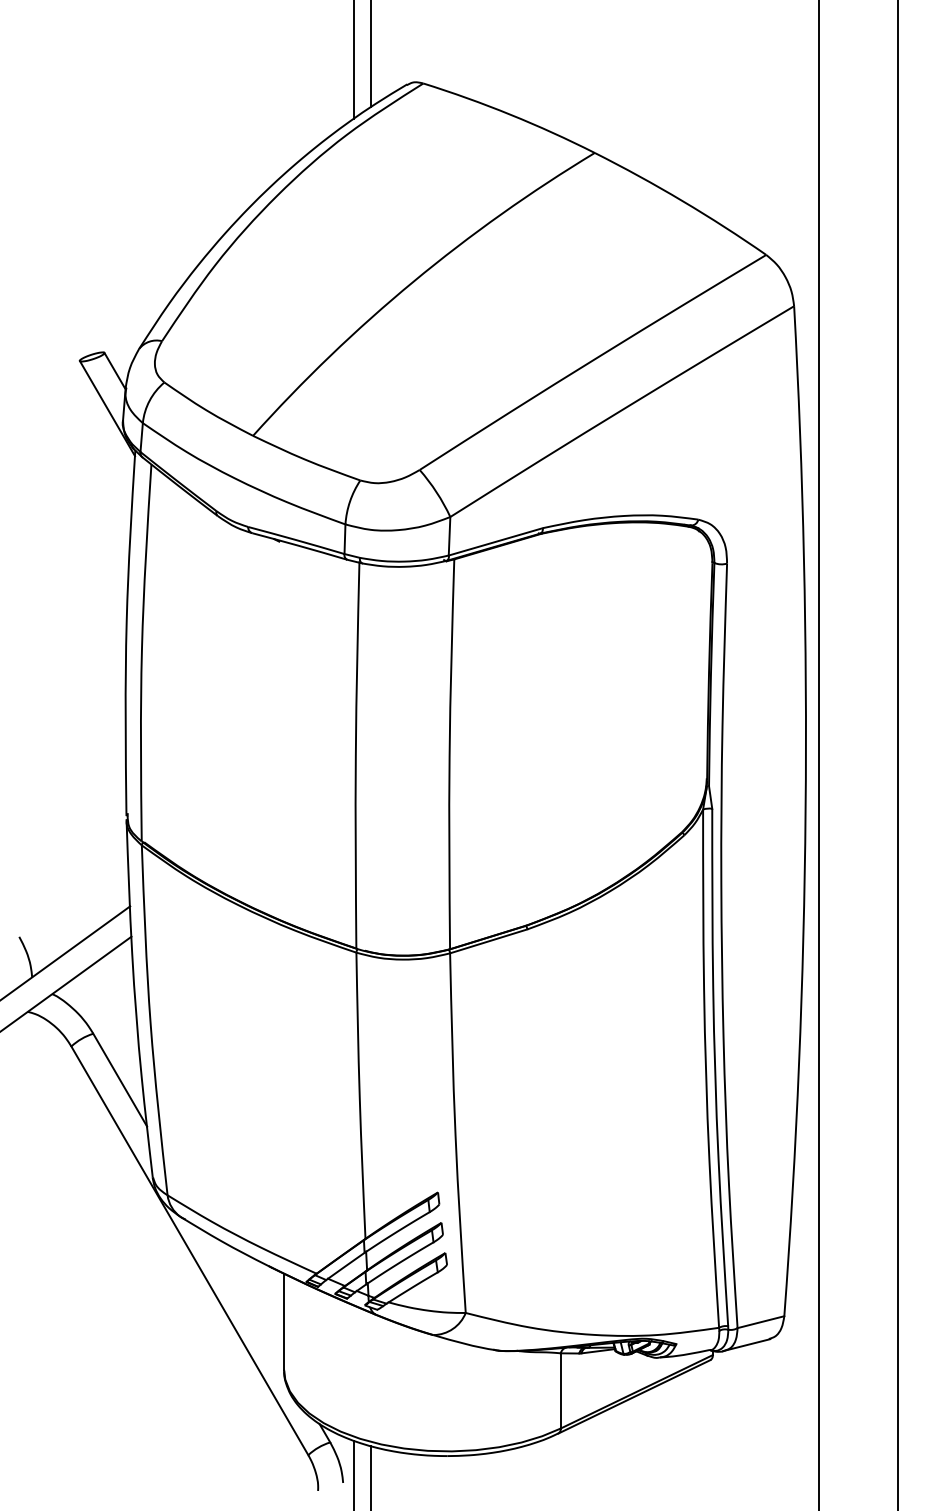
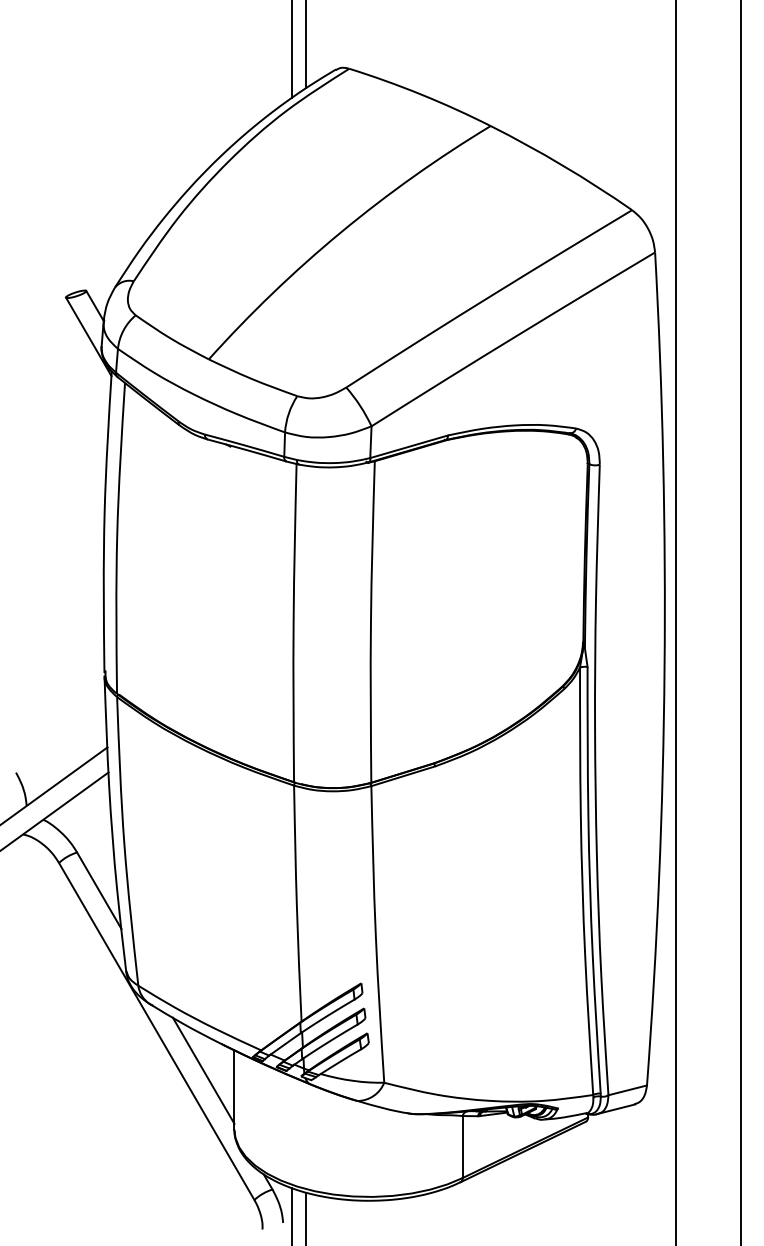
line: (246, 1298) -> (203, 1070), added

